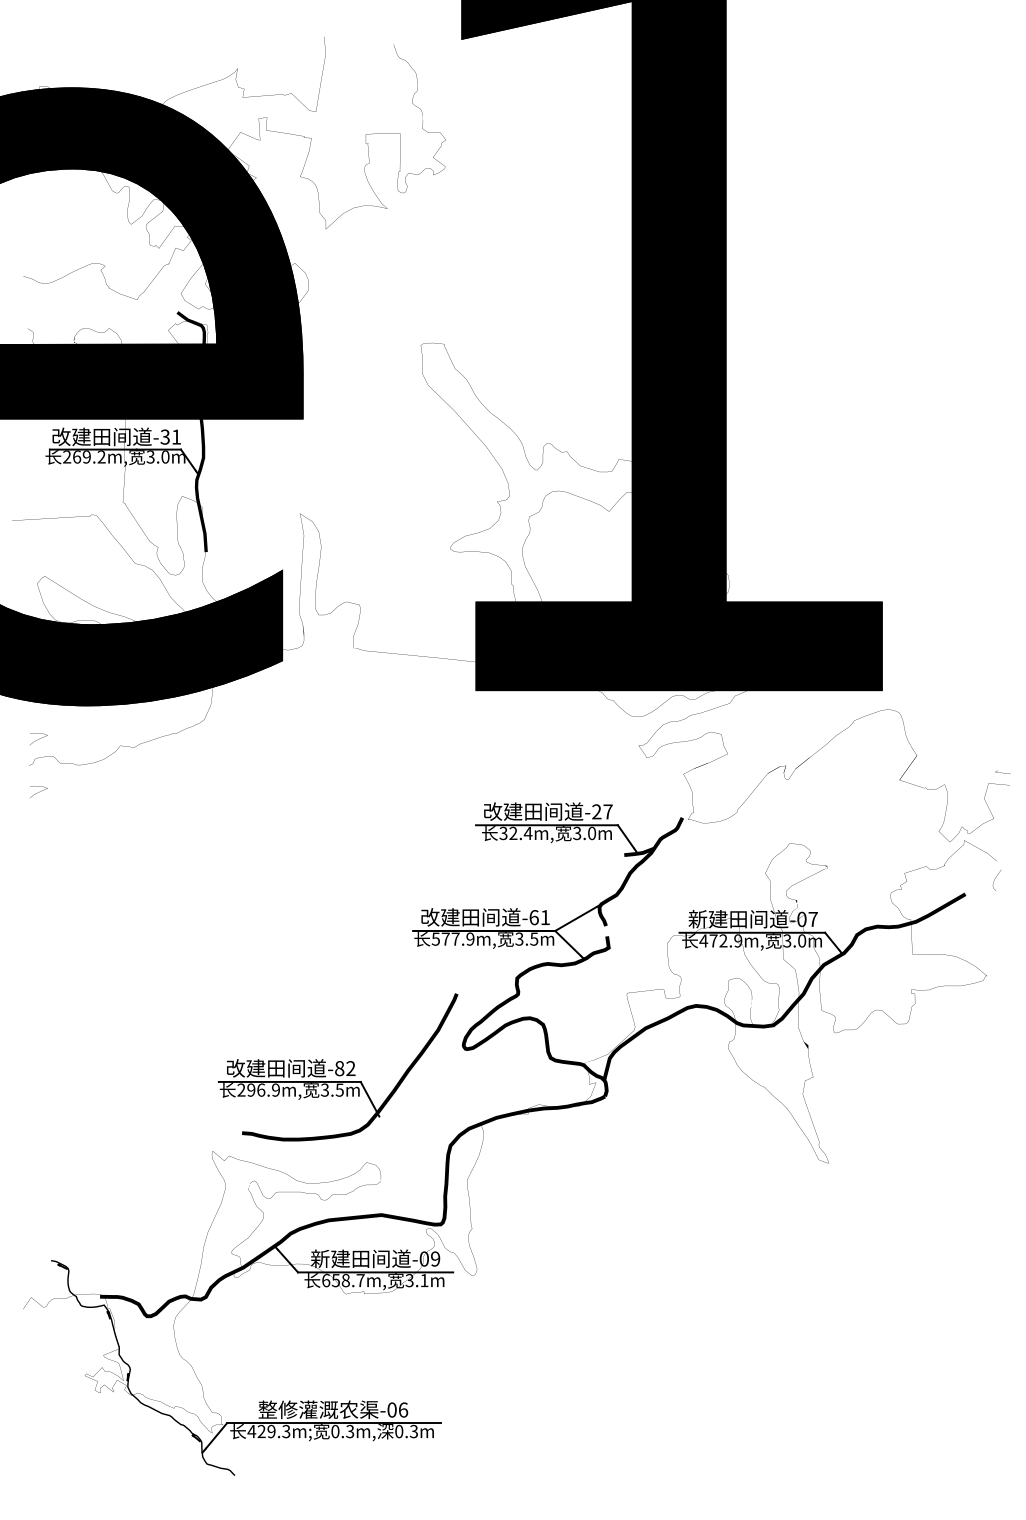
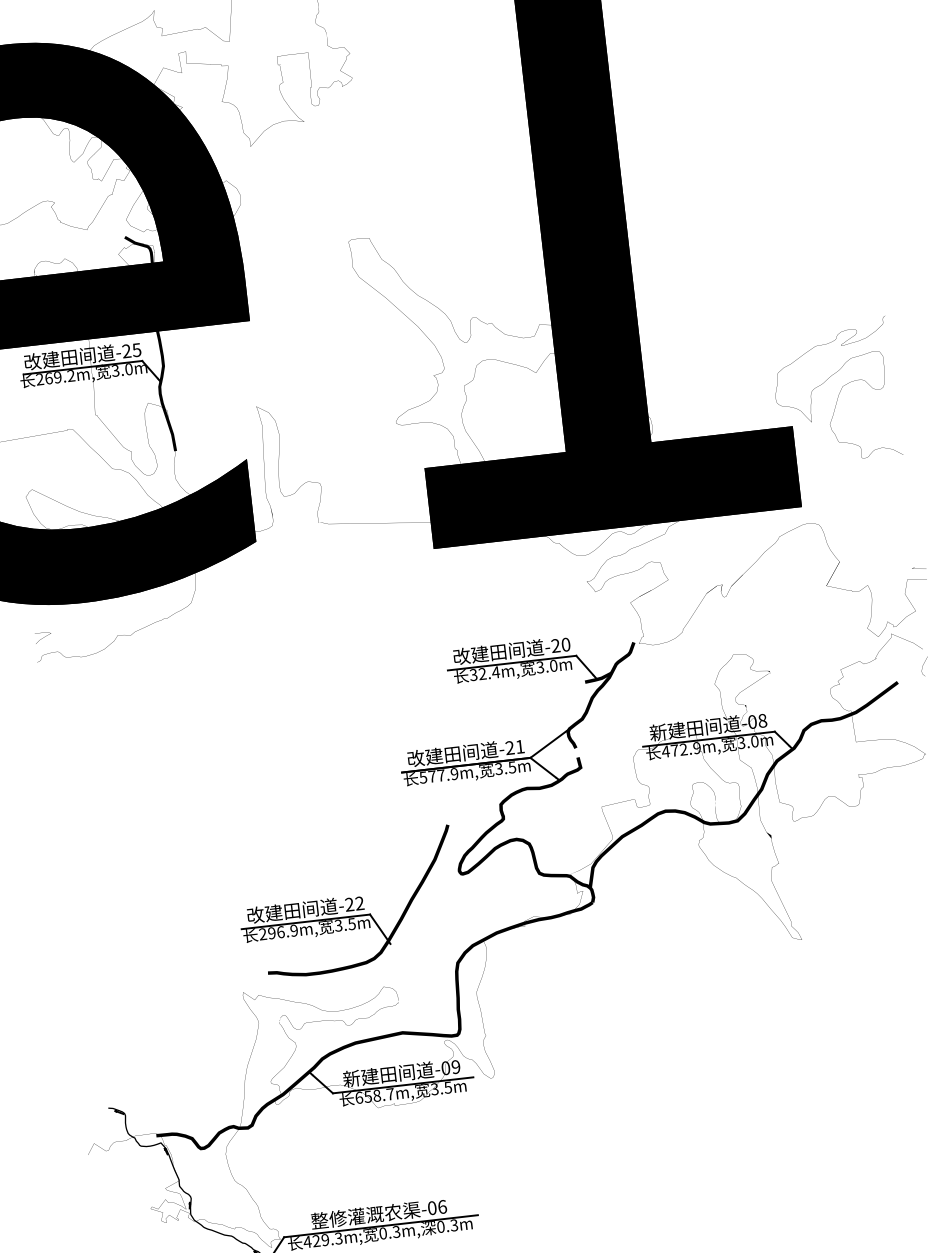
text: (170, 436) -> (131, 350), -31 -> -25
curve: (937, 571) -> (839, 393), added
curve: (39, 791) -> (49, 684), removed
text: (607, 811) -> (565, 644), -27 -> -20
text: (533, 917) -> (509, 747), -61 -> -21
text: (812, 919) -> (762, 721), -07 -> -08
text: (339, 1068) -> (349, 904), -82 -> -22
text: (424, 1280) -> (448, 1087), 3.1m -> 3.5m

